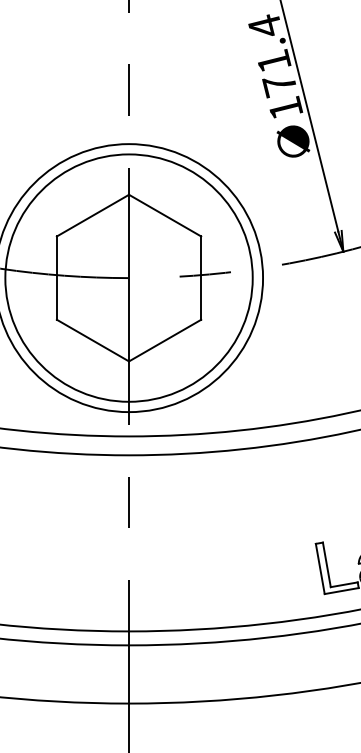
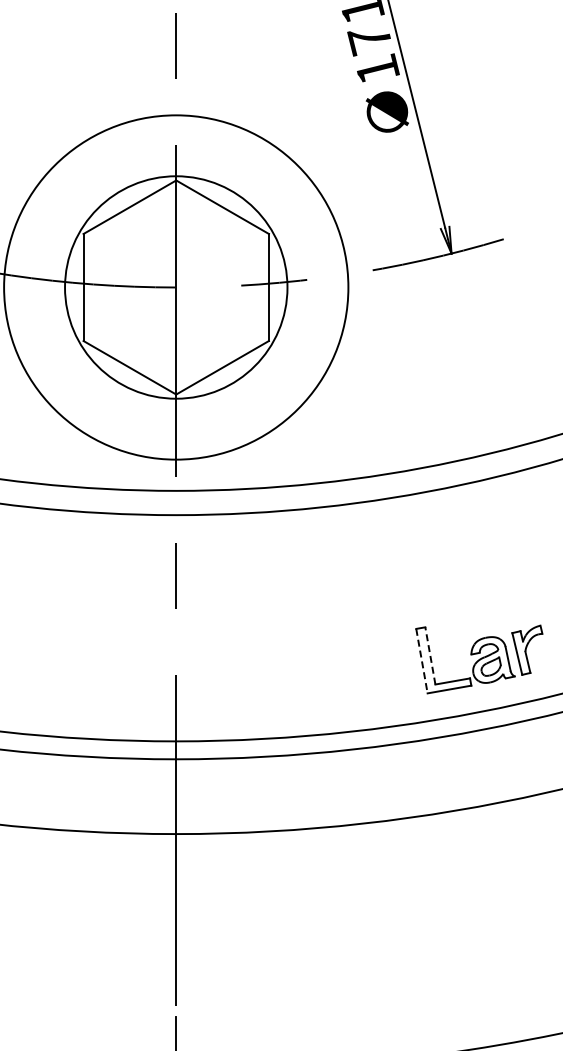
circle: (129, 278) -> (176, 287), size x0.7
line: (326, 564) -> (430, 655), solid -> dashed
line: (319, 569) -> (421, 661), solid -> dashed

